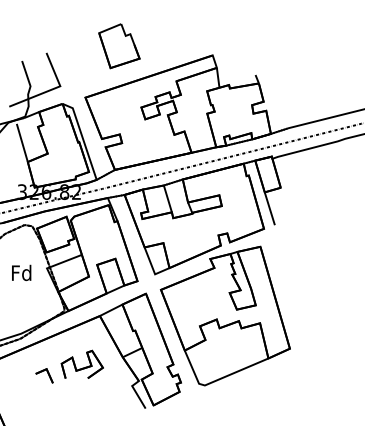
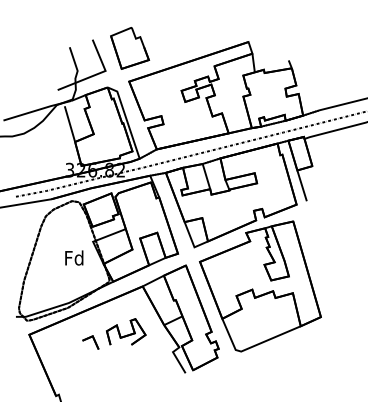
part: (119, 46) -> (130, 48), moved
text: (21, 272) -> (74, 257), moved

